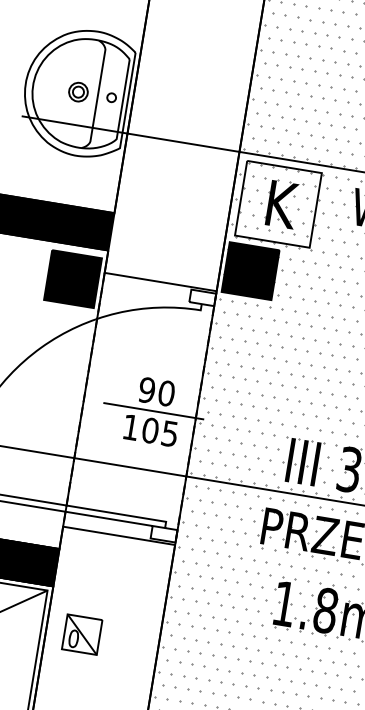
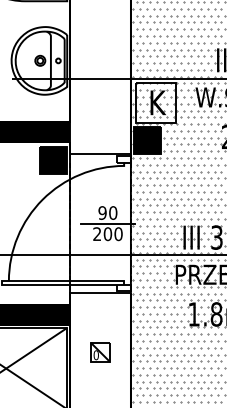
text: (149, 431) -> (107, 234), 105 -> 200
part: (82, 635) -> (100, 352), moved

